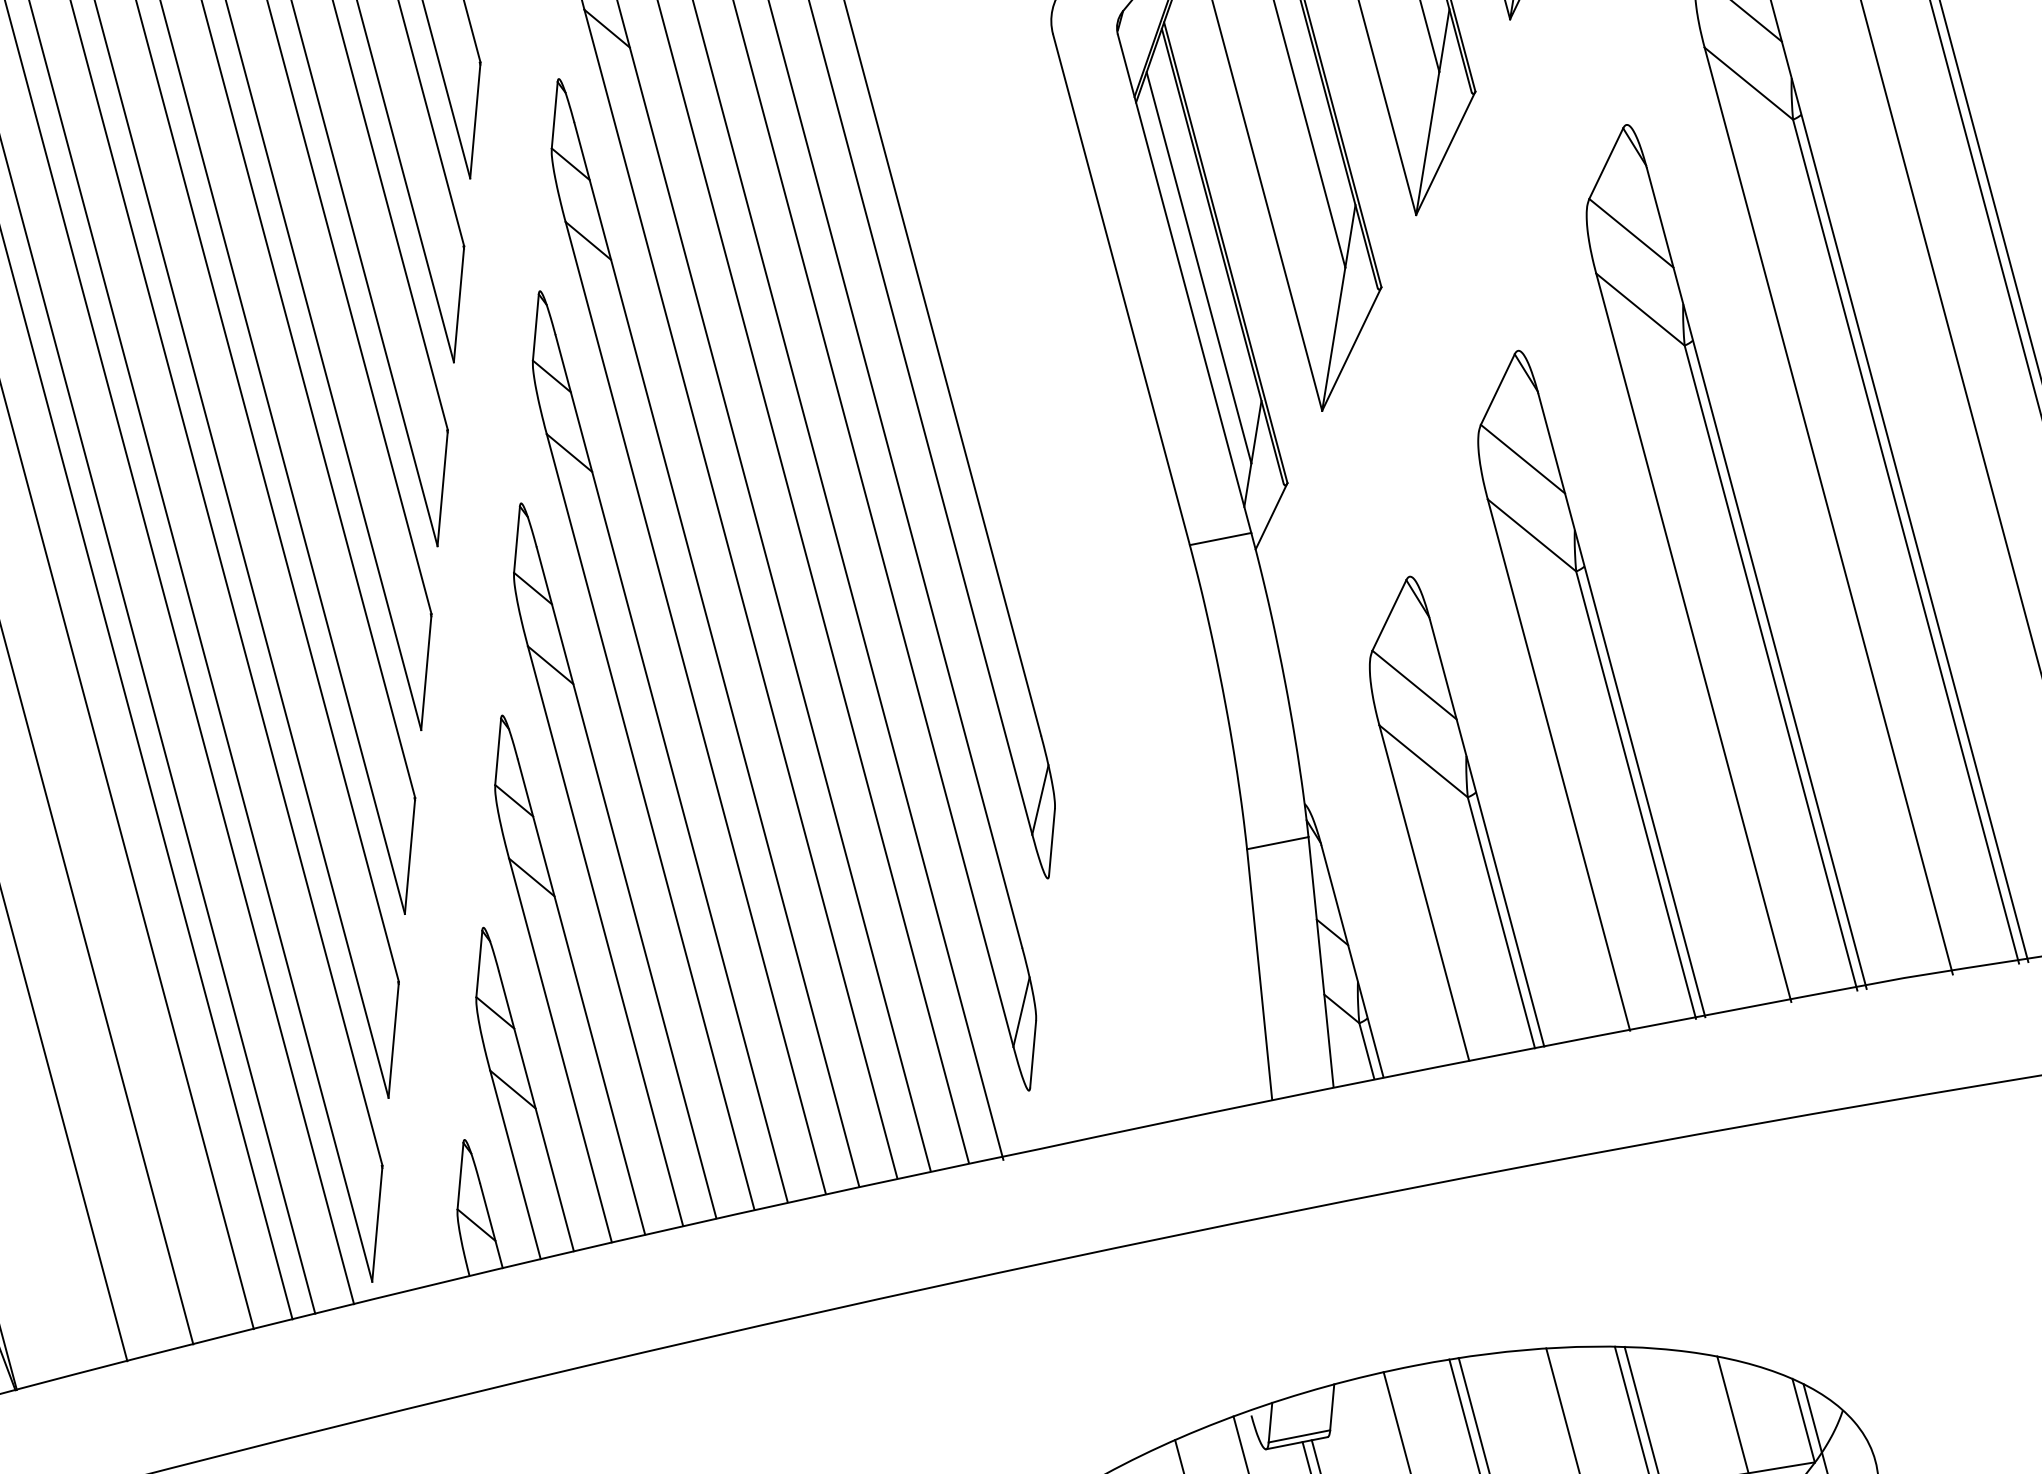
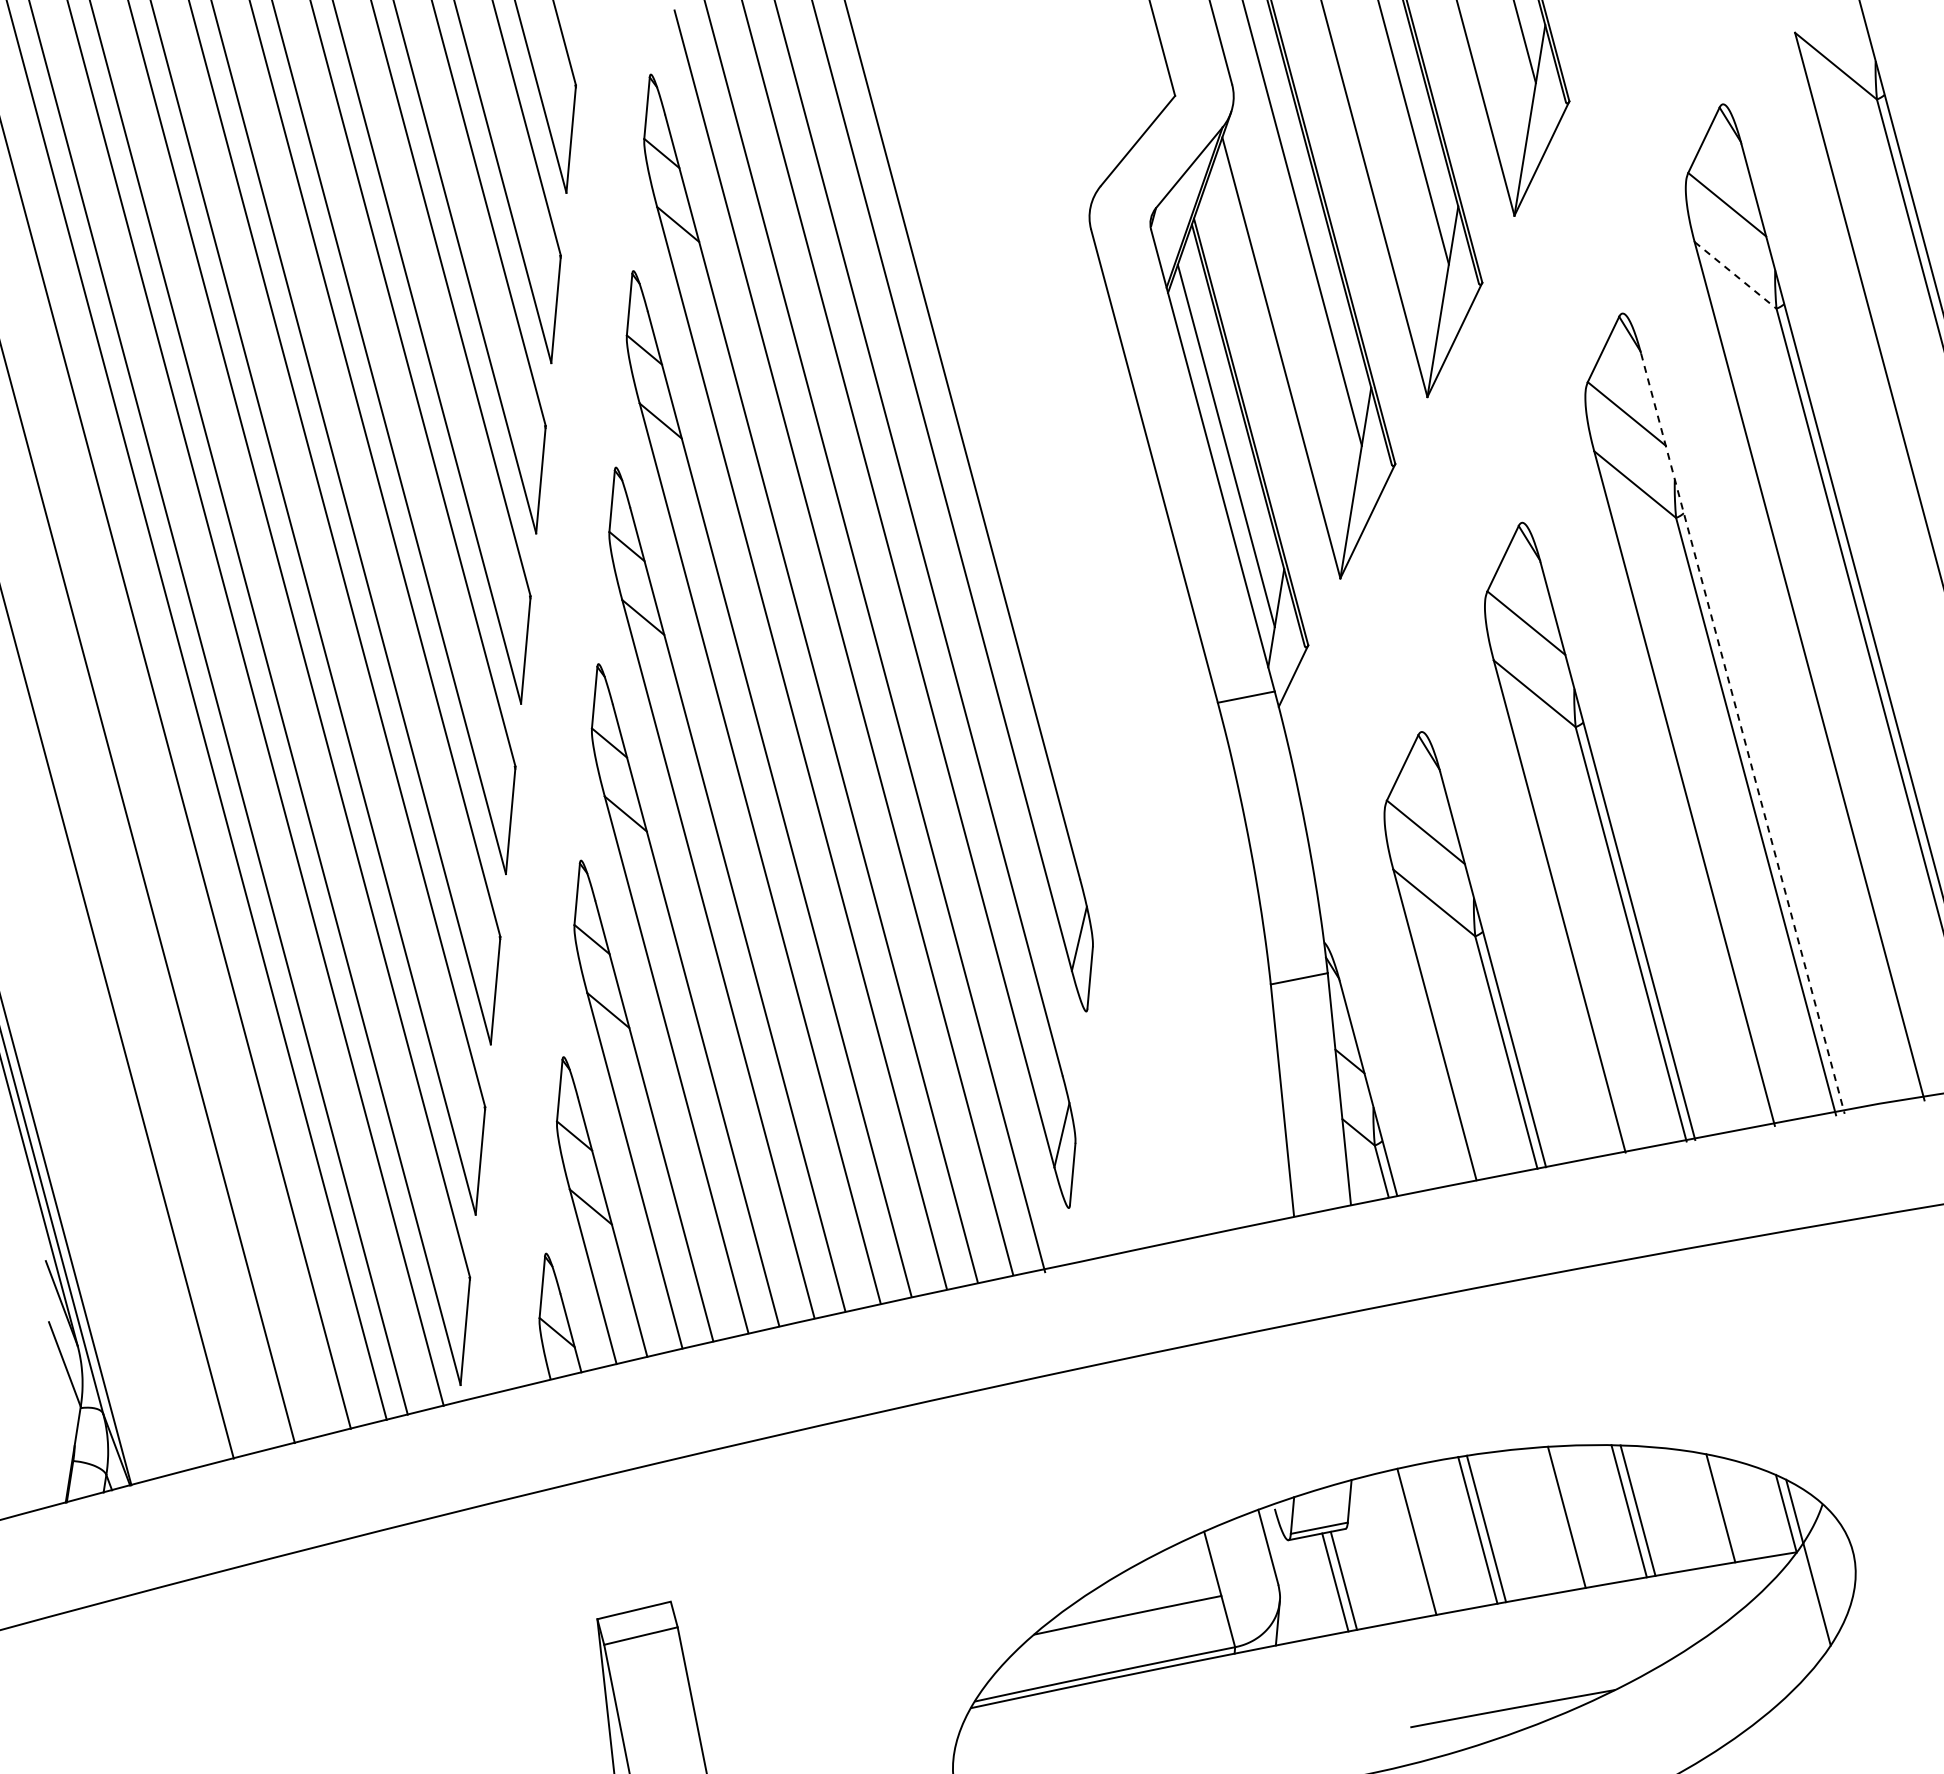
line: (1748, 83) -> (1735, 275), solid -> dashed
line: (1756, 578) -> (1742, 733), solid -> dashed

